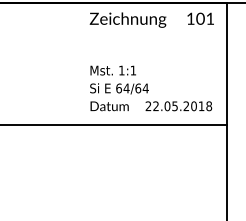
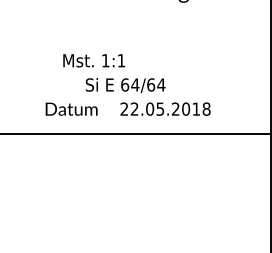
text: (112, 70) -> (93, 60), moved
text: (151, 106) -> (128, 109), moved

